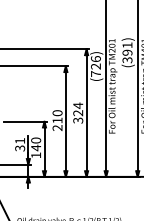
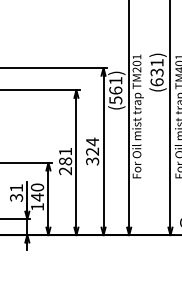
text: (127, 56) -> (157, 77), (391) -> (631)
text: (95, 66) -> (115, 90), (726) -> (561)
text: (57, 116) -> (65, 156), 210 -> 281

